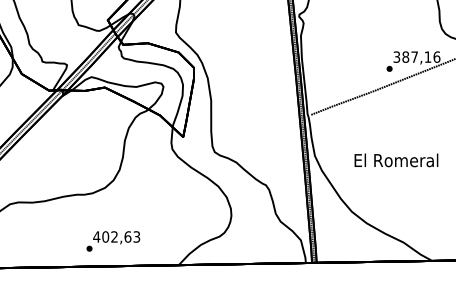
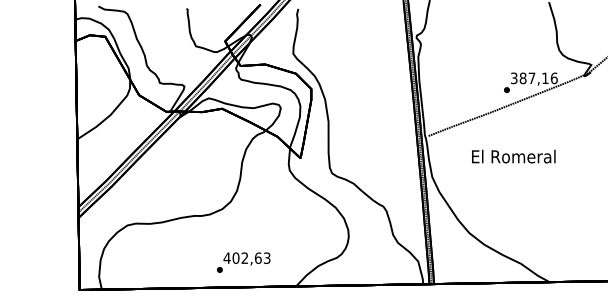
text: (396, 160) -> (513, 156), moved
text: (113, 241) -> (243, 262), moved

